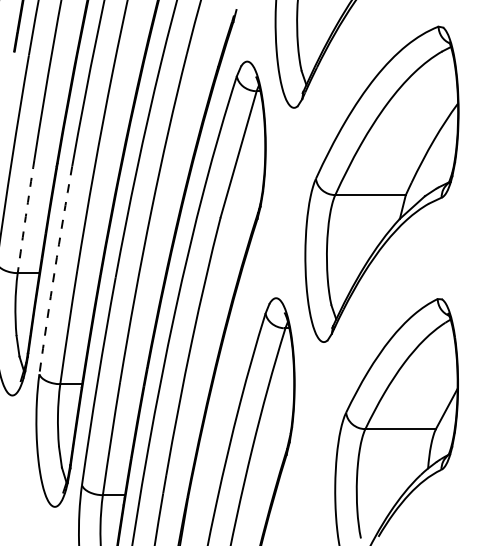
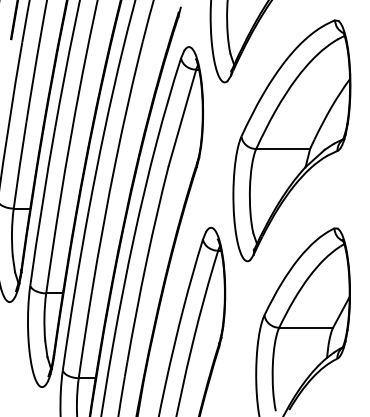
arc: (25, 216) -> (19, 165), dashed -> solid
arc: (54, 270) -> (41, 206), dashed -> solid

